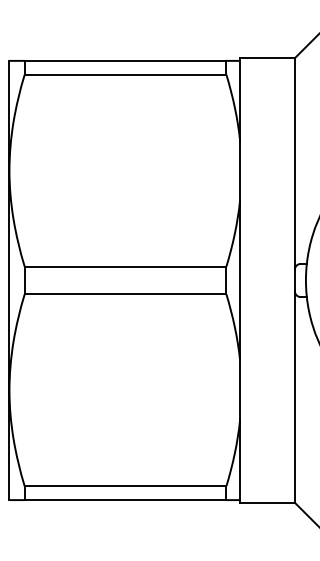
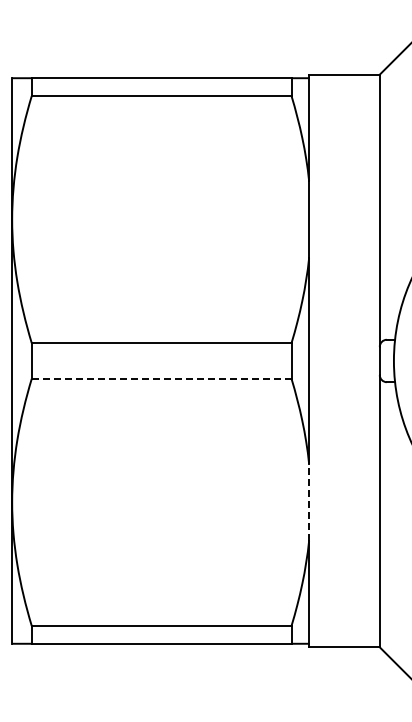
line: (125, 294) -> (161, 378), solid -> dashed
line: (240, 390) -> (309, 502), solid -> dashed

